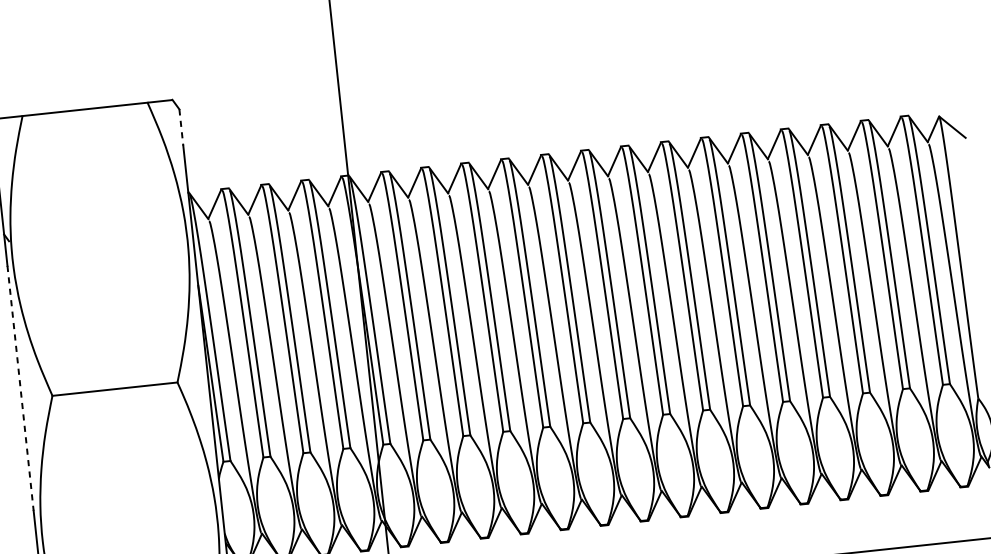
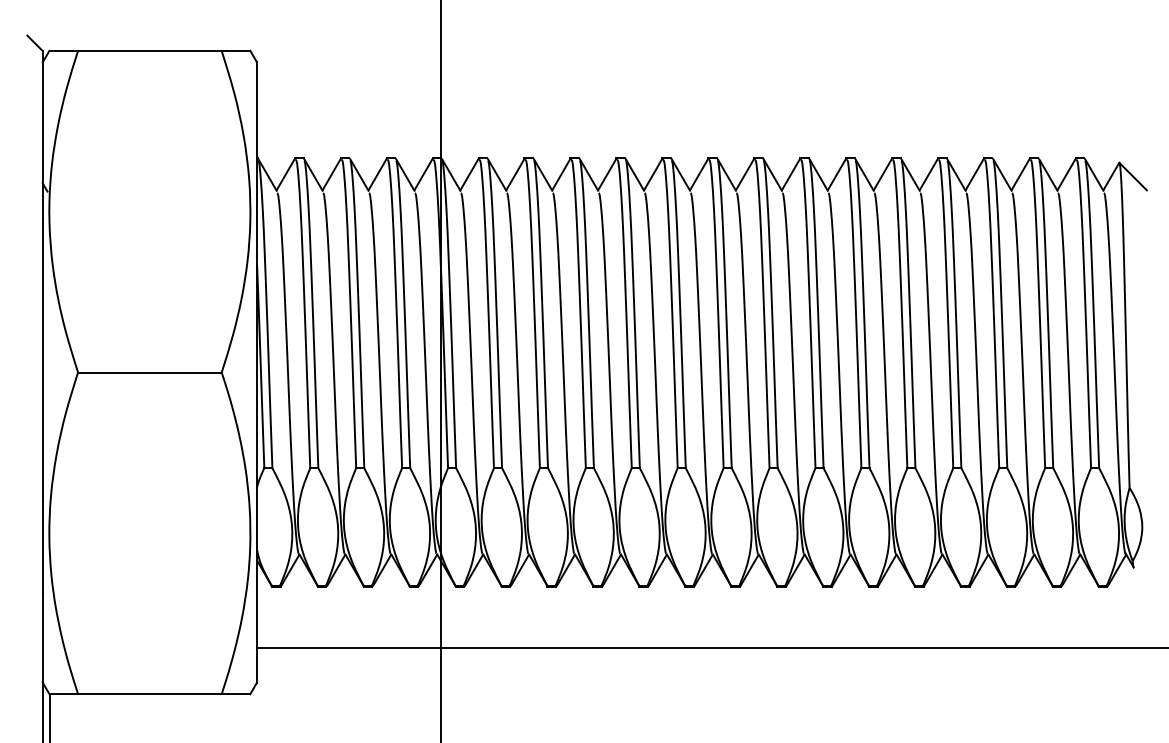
line: (181, 127) -> (257, 83), dashed -> solid
line: (20, 388) -> (42, 360), dashed -> solid

